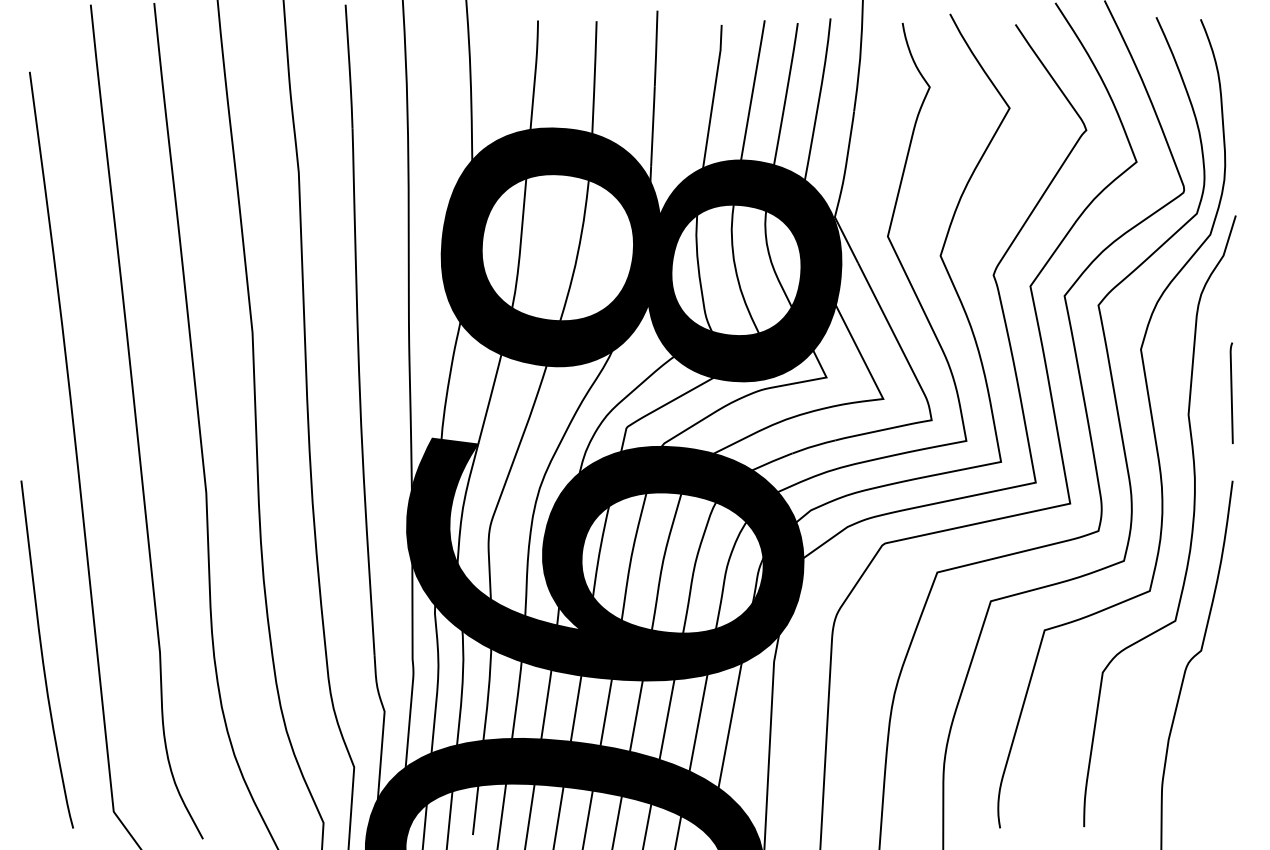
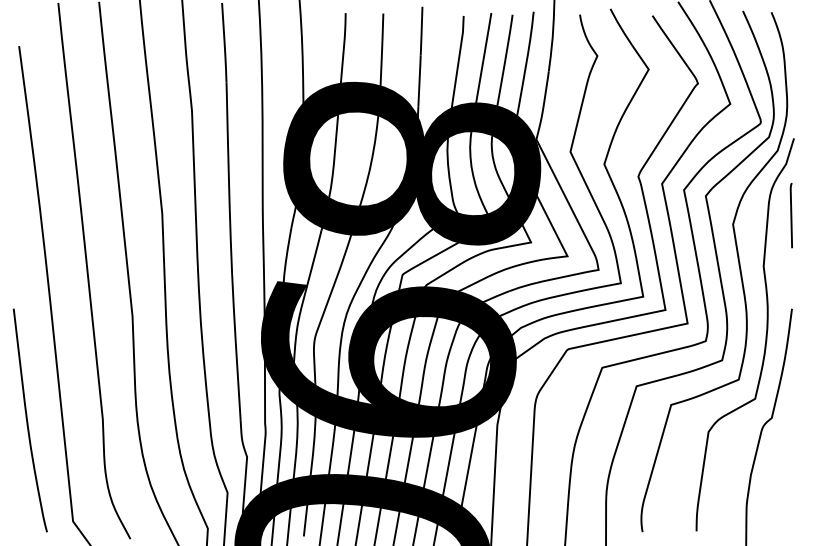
line: (1230, 393) -> (790, 215), moved

